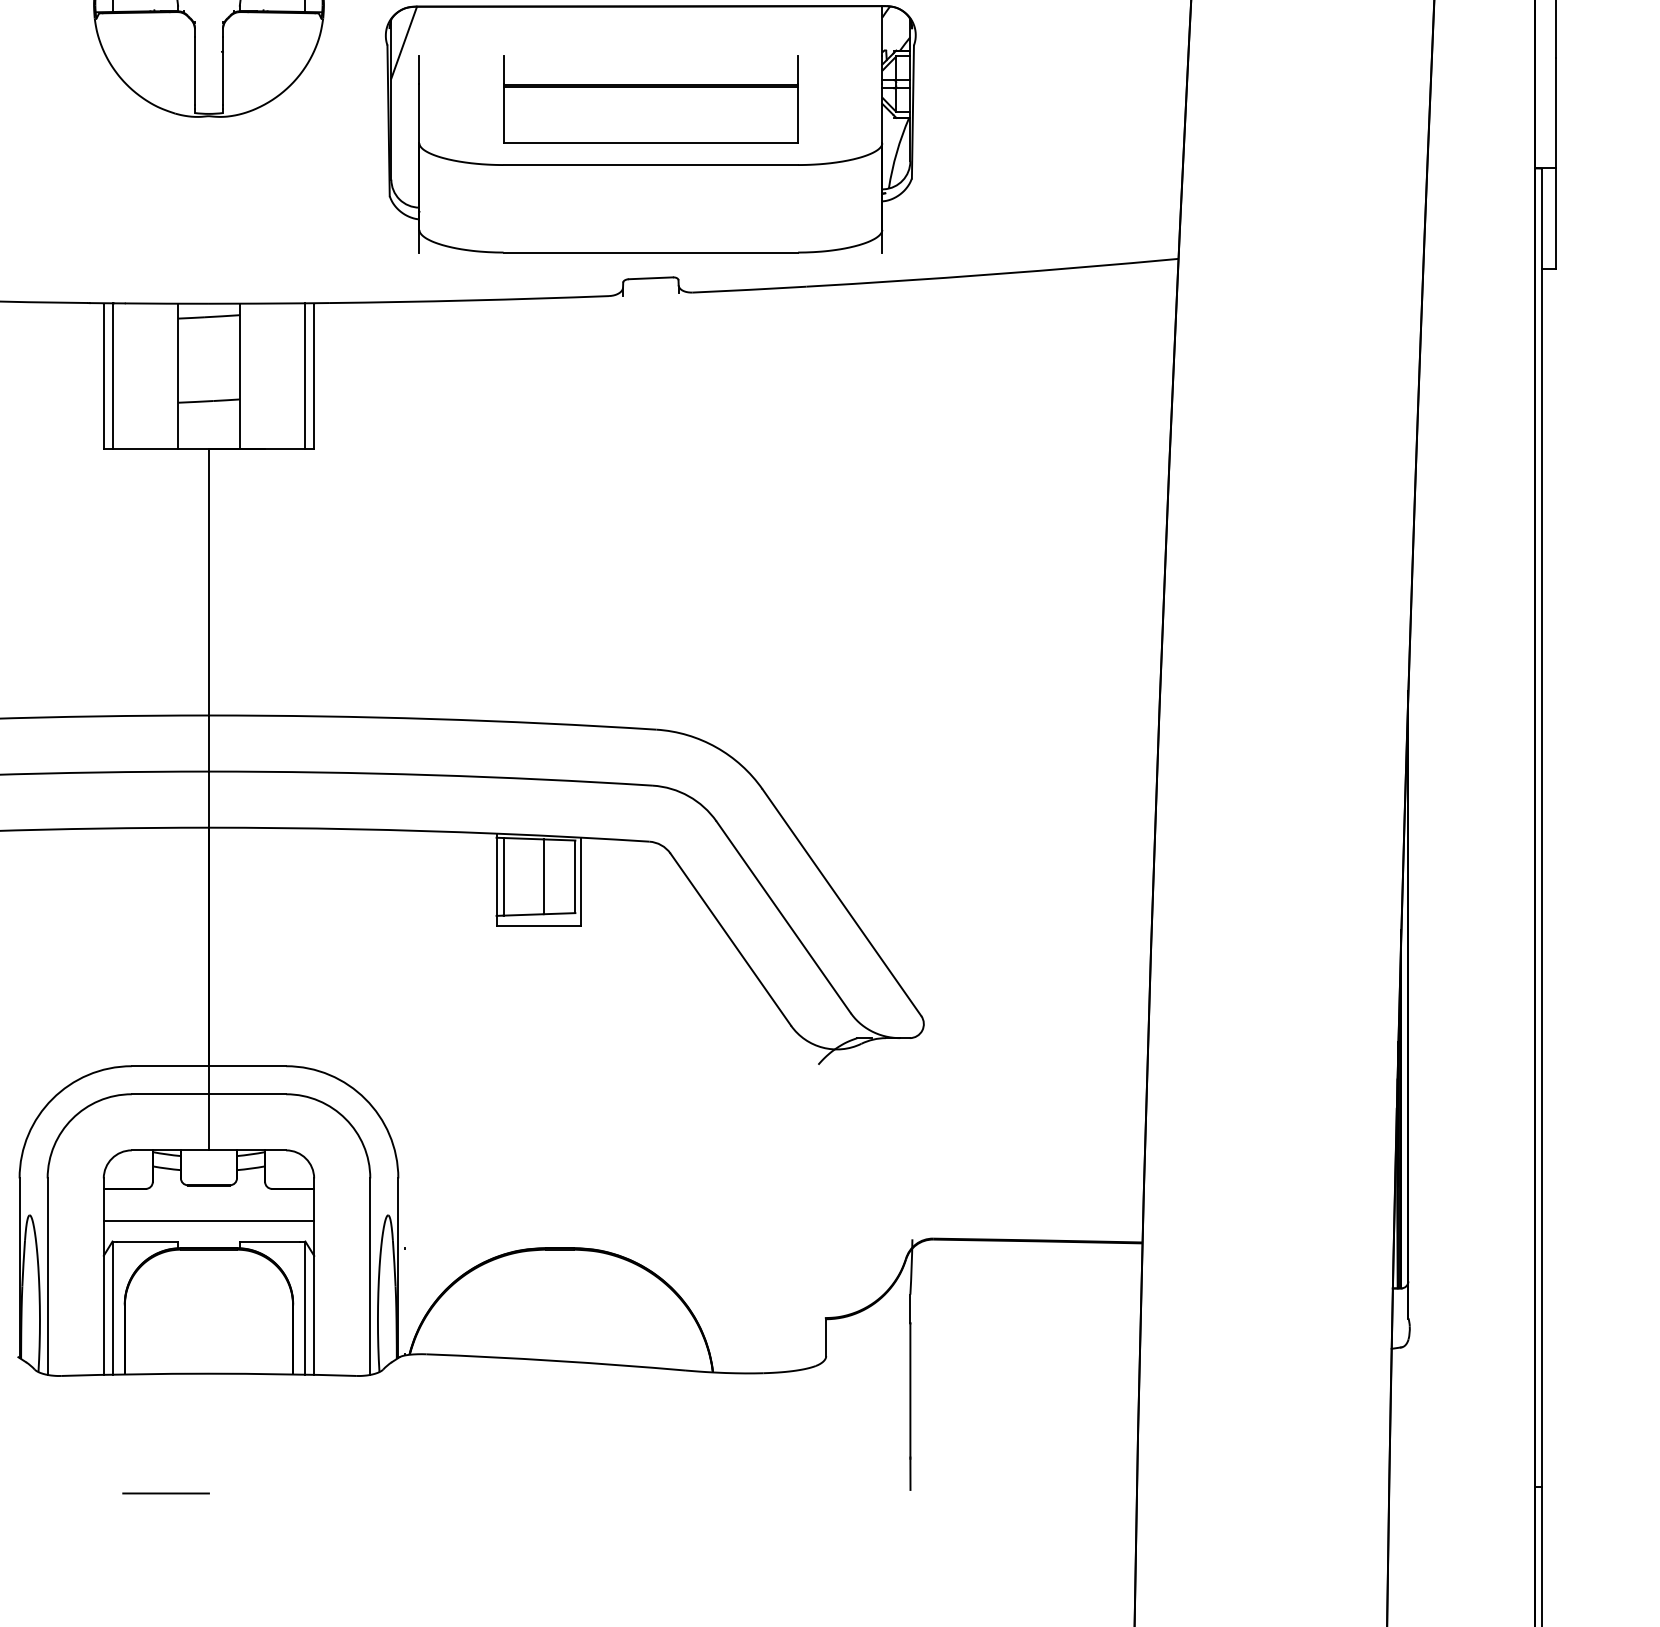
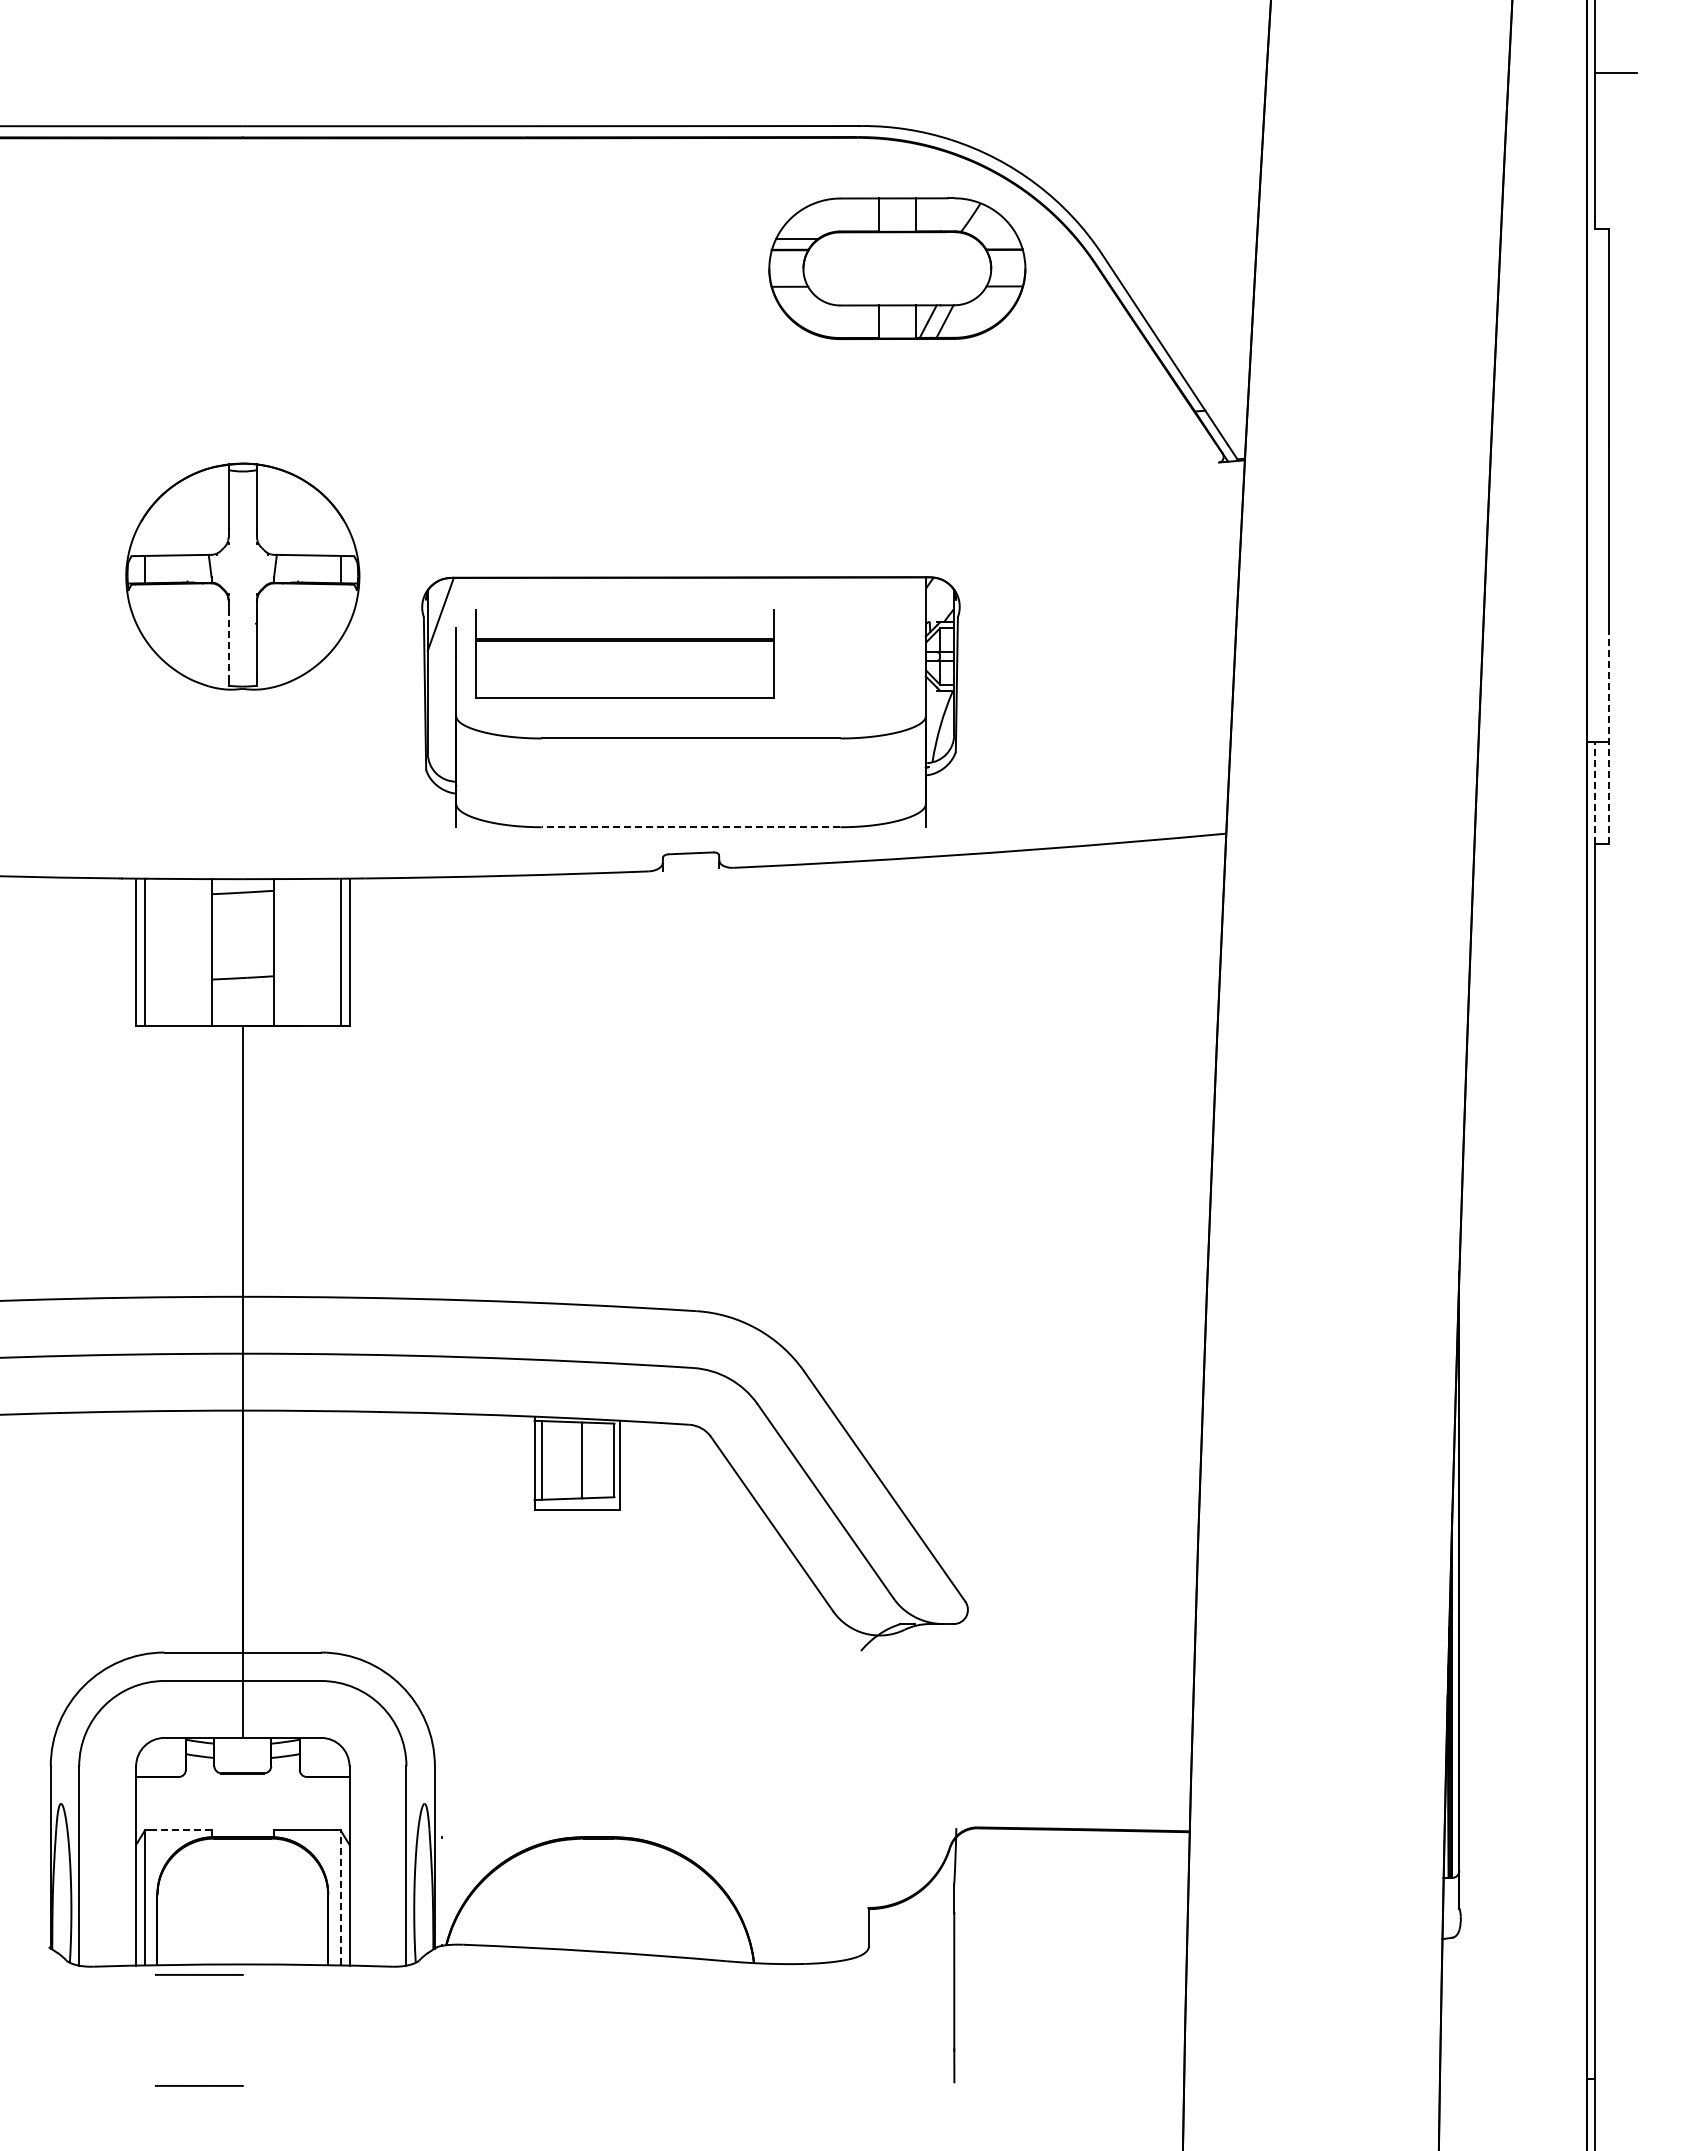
line: (194, 71) -> (228, 643), solid -> dashed
part: (650, 99) -> (624, 653), moved
line: (1555, 164) -> (1608, 737), solid -> dashed
line: (1541, 218) -> (1594, 792), solid -> dashed
line: (650, 252) -> (690, 827), solid -> dashed
line: (208, 1220) -> (242, 1809), removed
line: (147, 1241) -> (180, 1830), solid -> dashed
line: (305, 1307) -> (340, 1897), solid -> dashed
line: (166, 1383) -> (199, 1974), added

